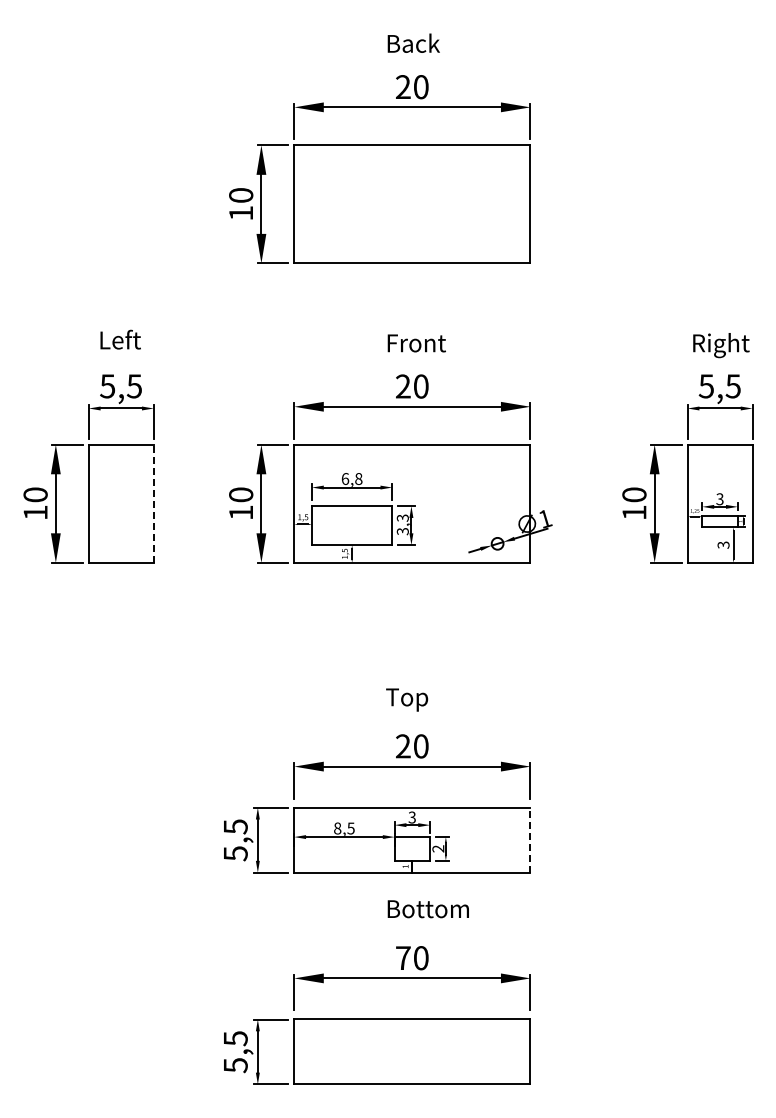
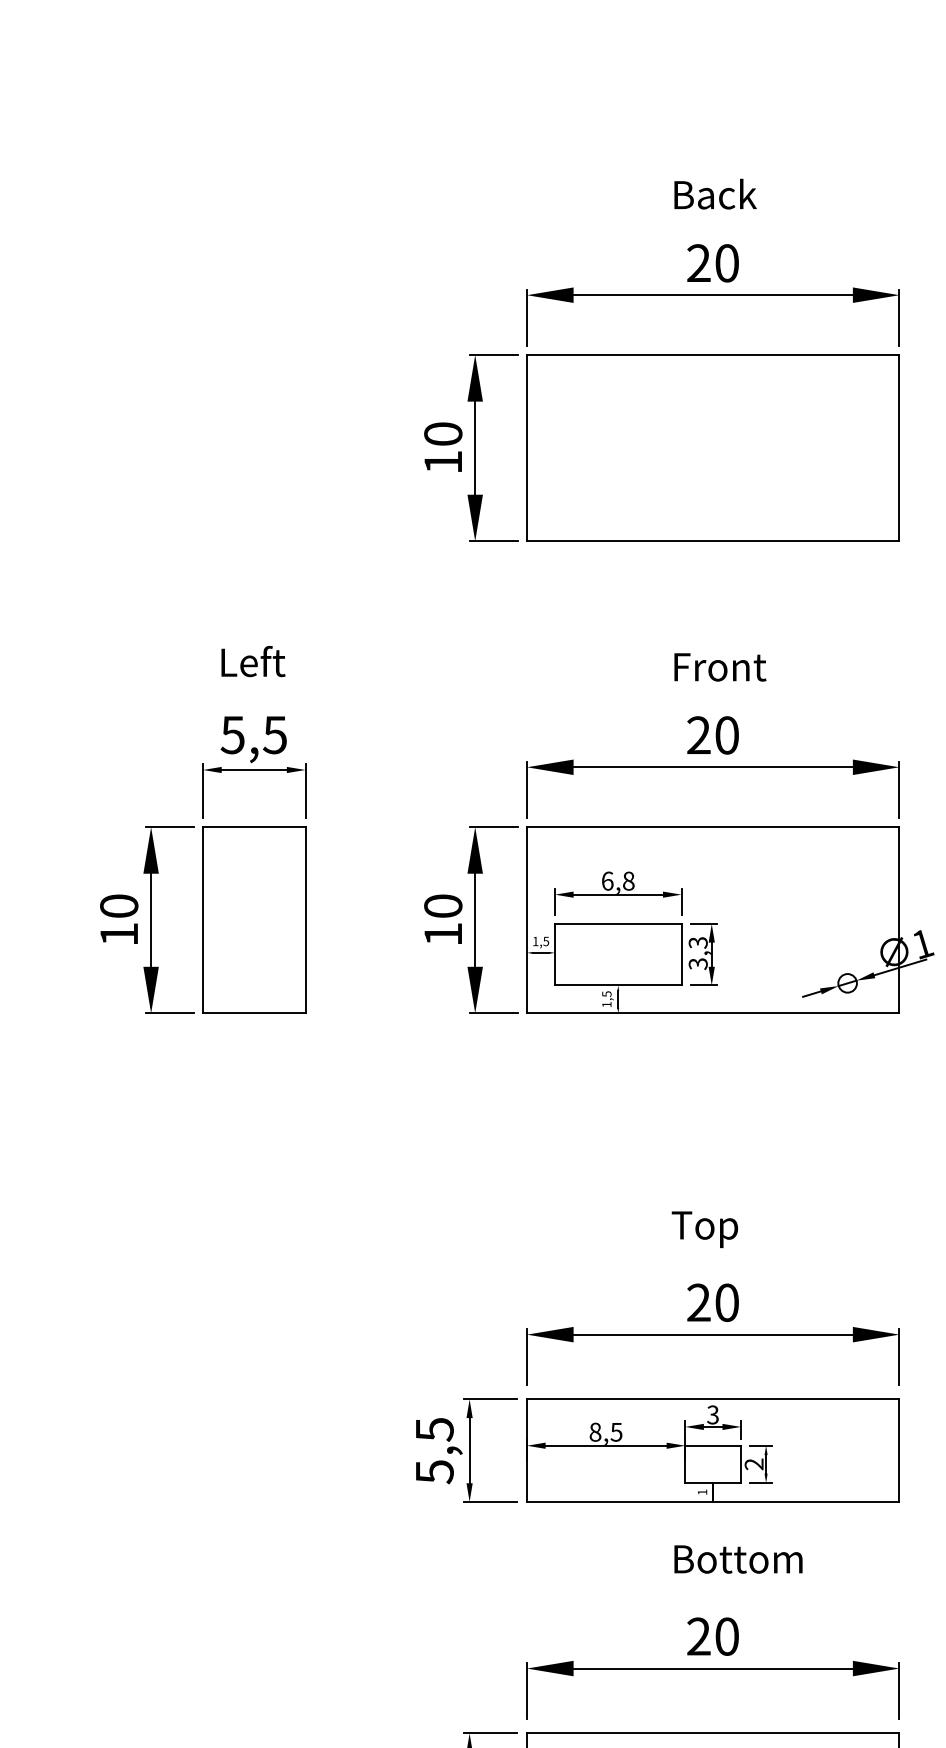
line: (153, 503) -> (305, 919), dashed -> solid
line: (530, 839) -> (899, 1449), dashed -> solid
text: (403, 957) -> (699, 1635), 70 -> 20

